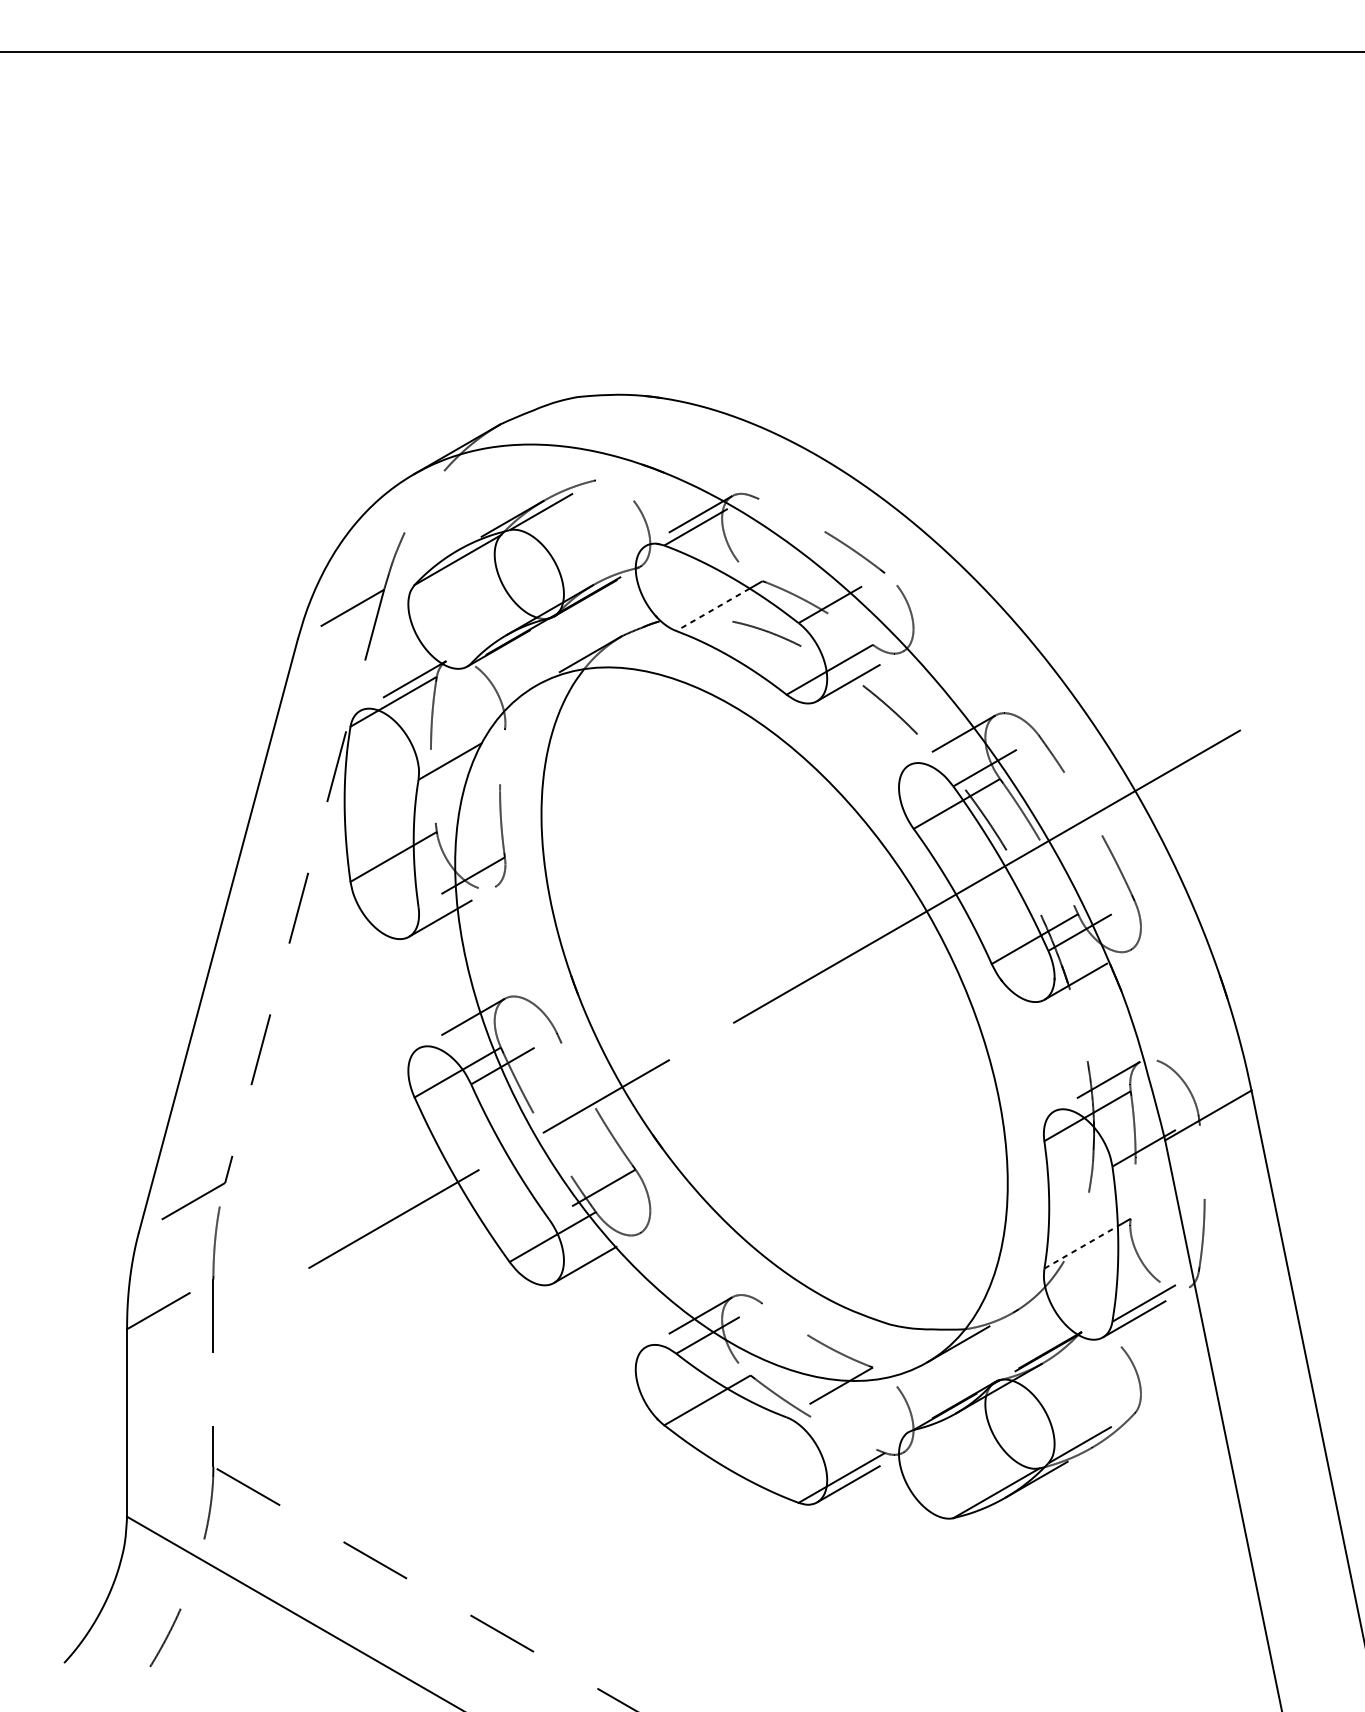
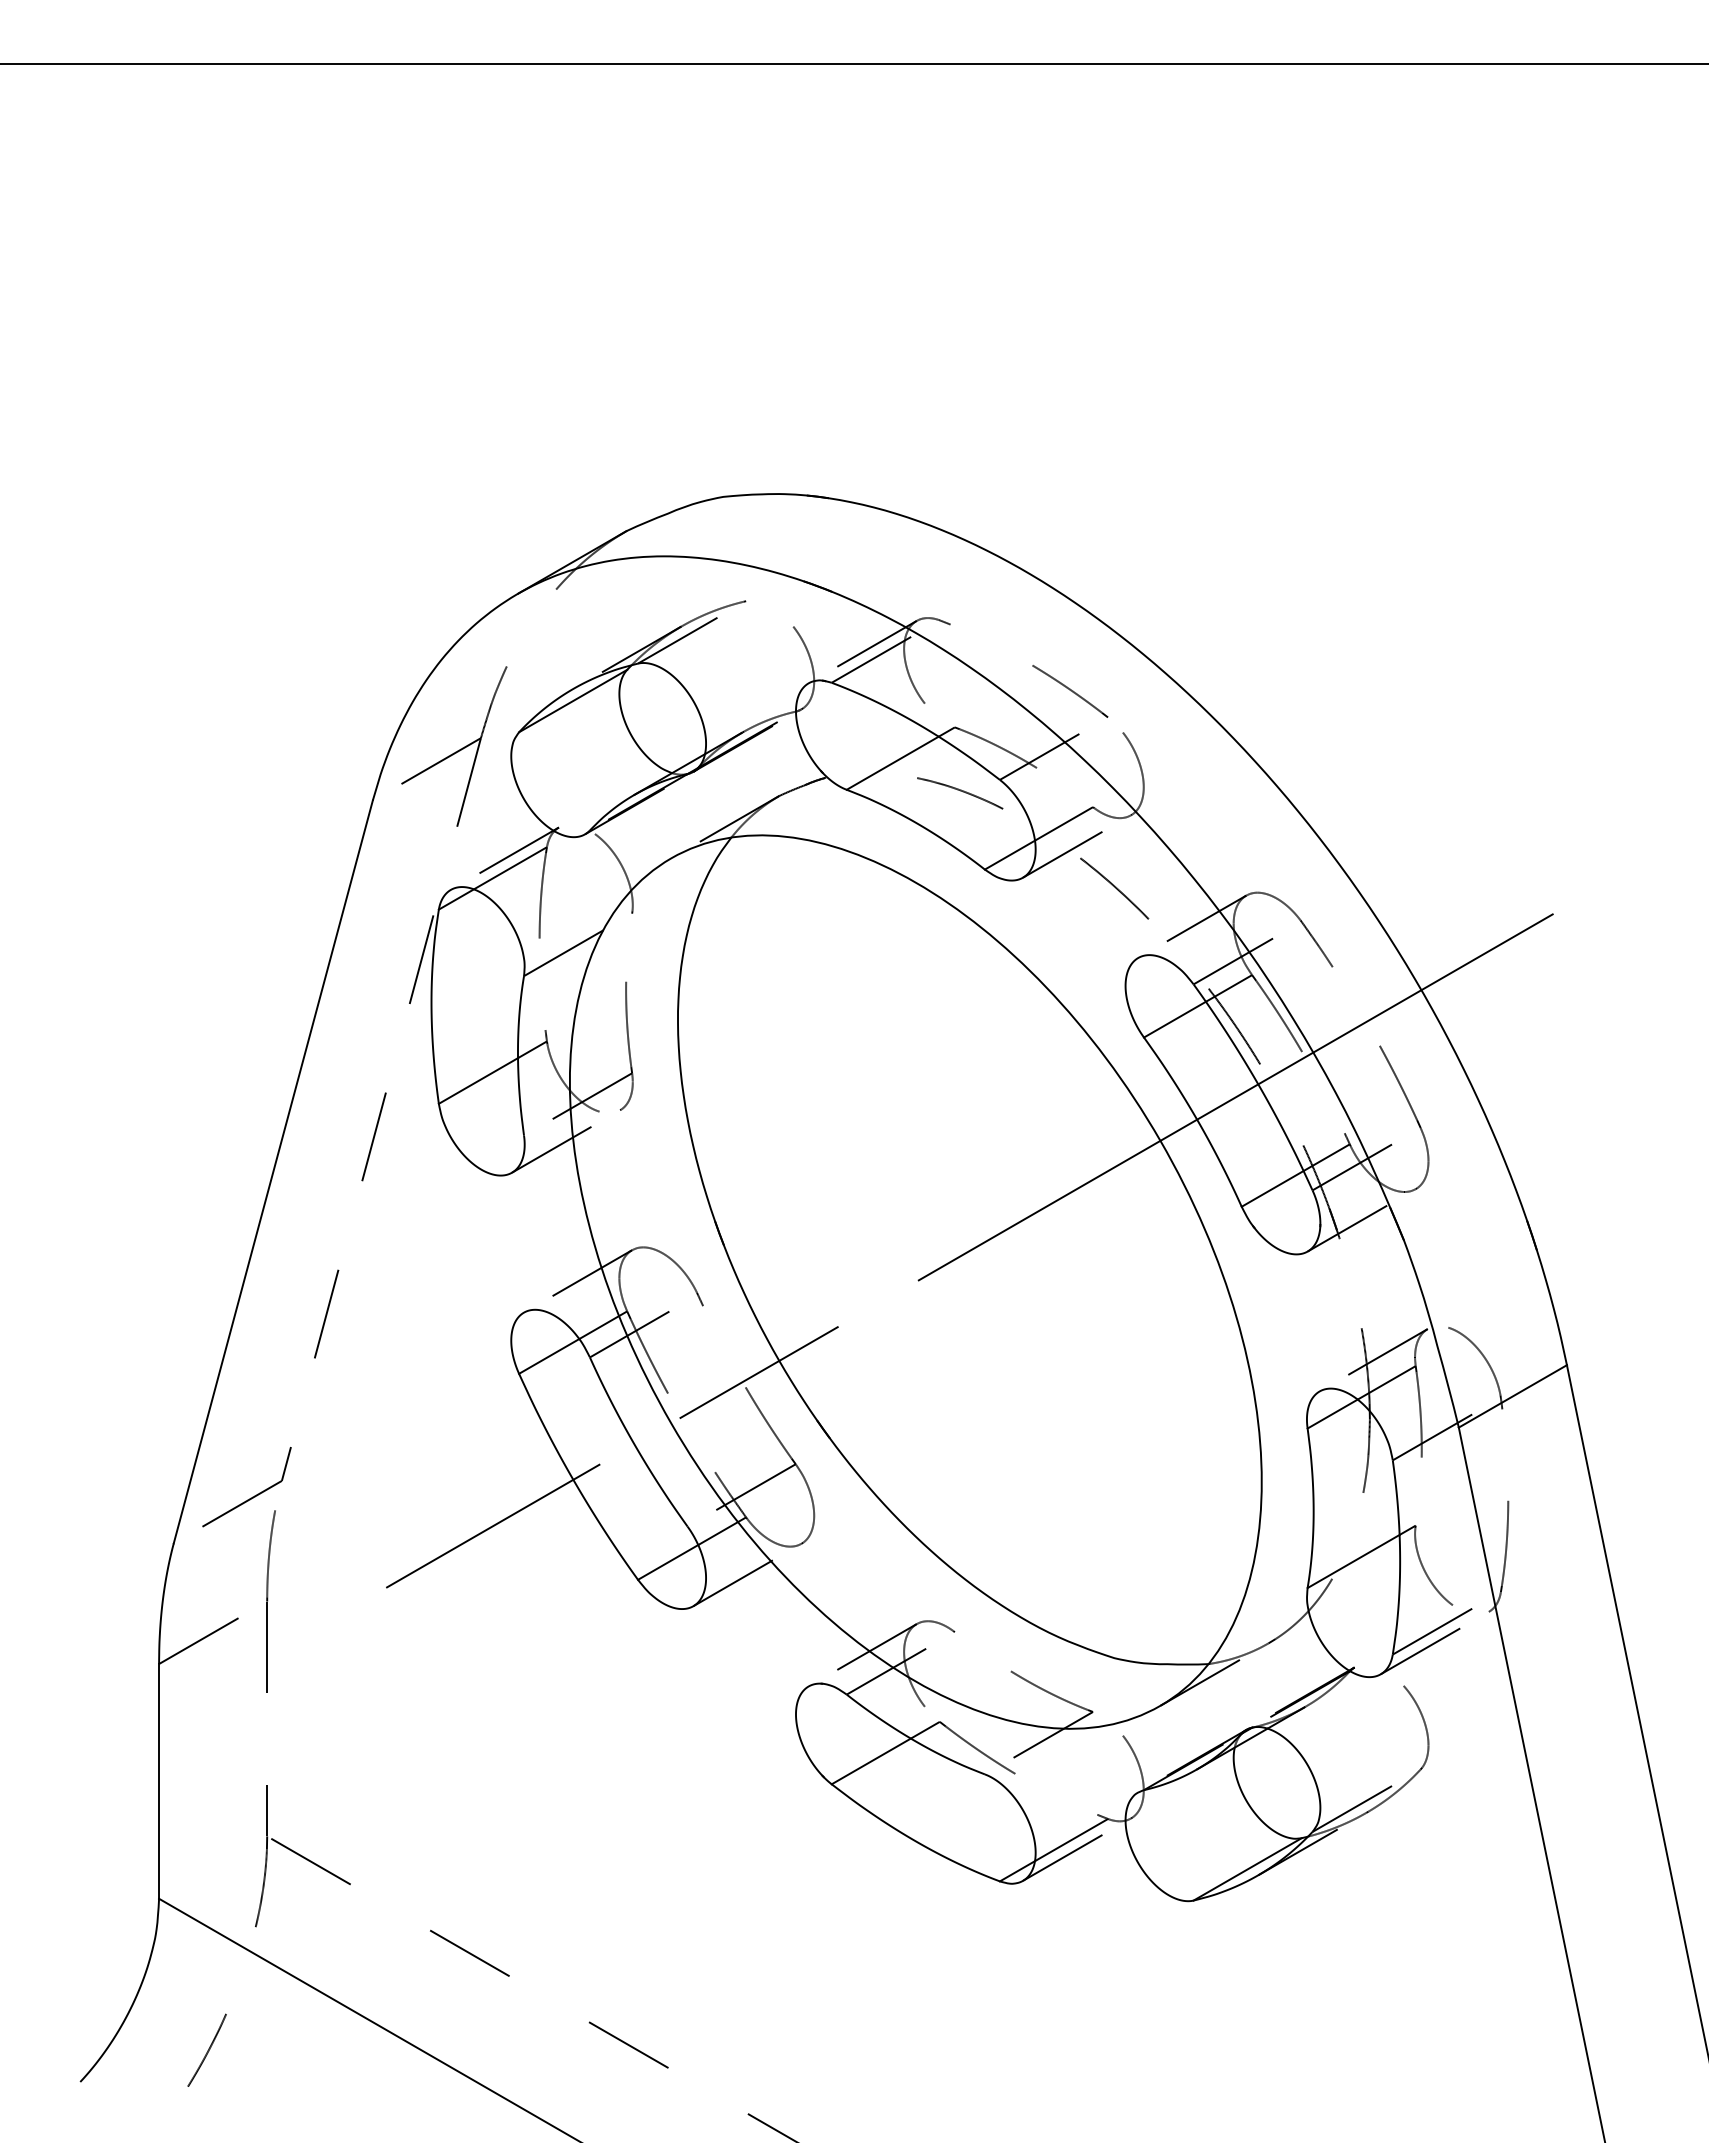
line: (712, 610) -> (892, 763), dashed -> solid
line: (1081, 1247) -> (1354, 1561), dashed -> solid

